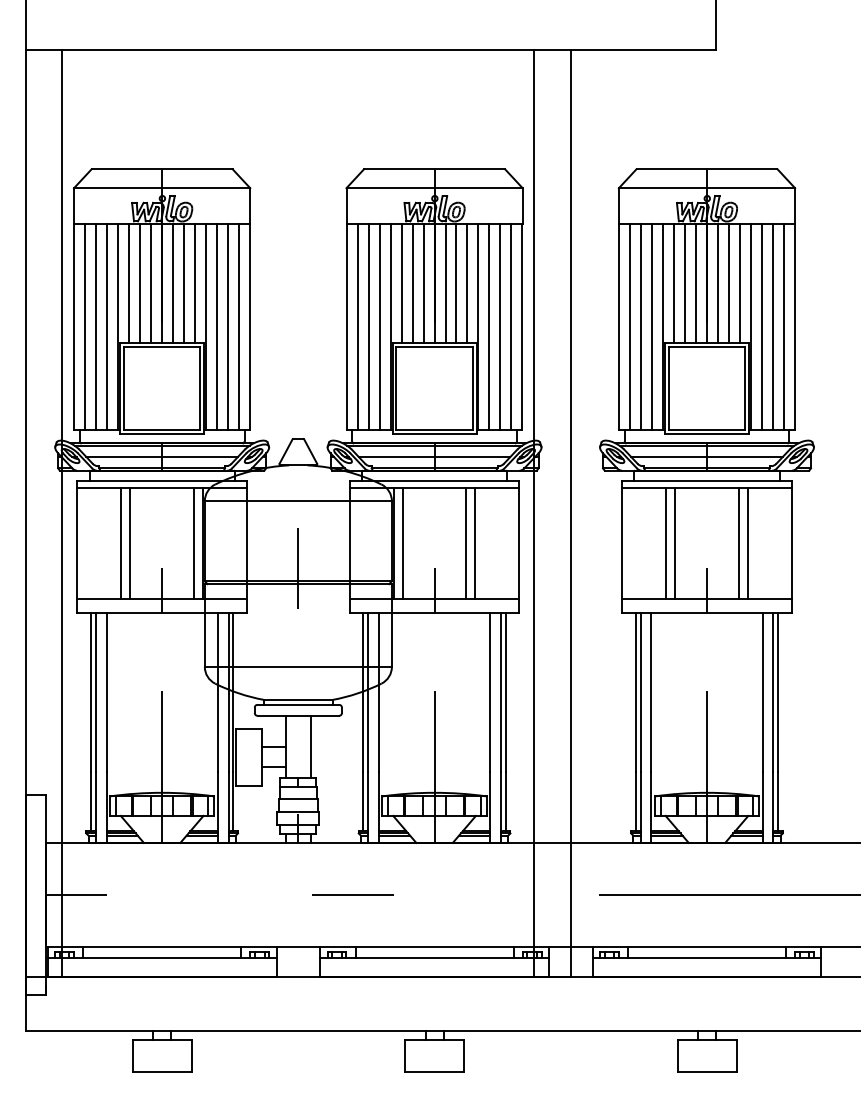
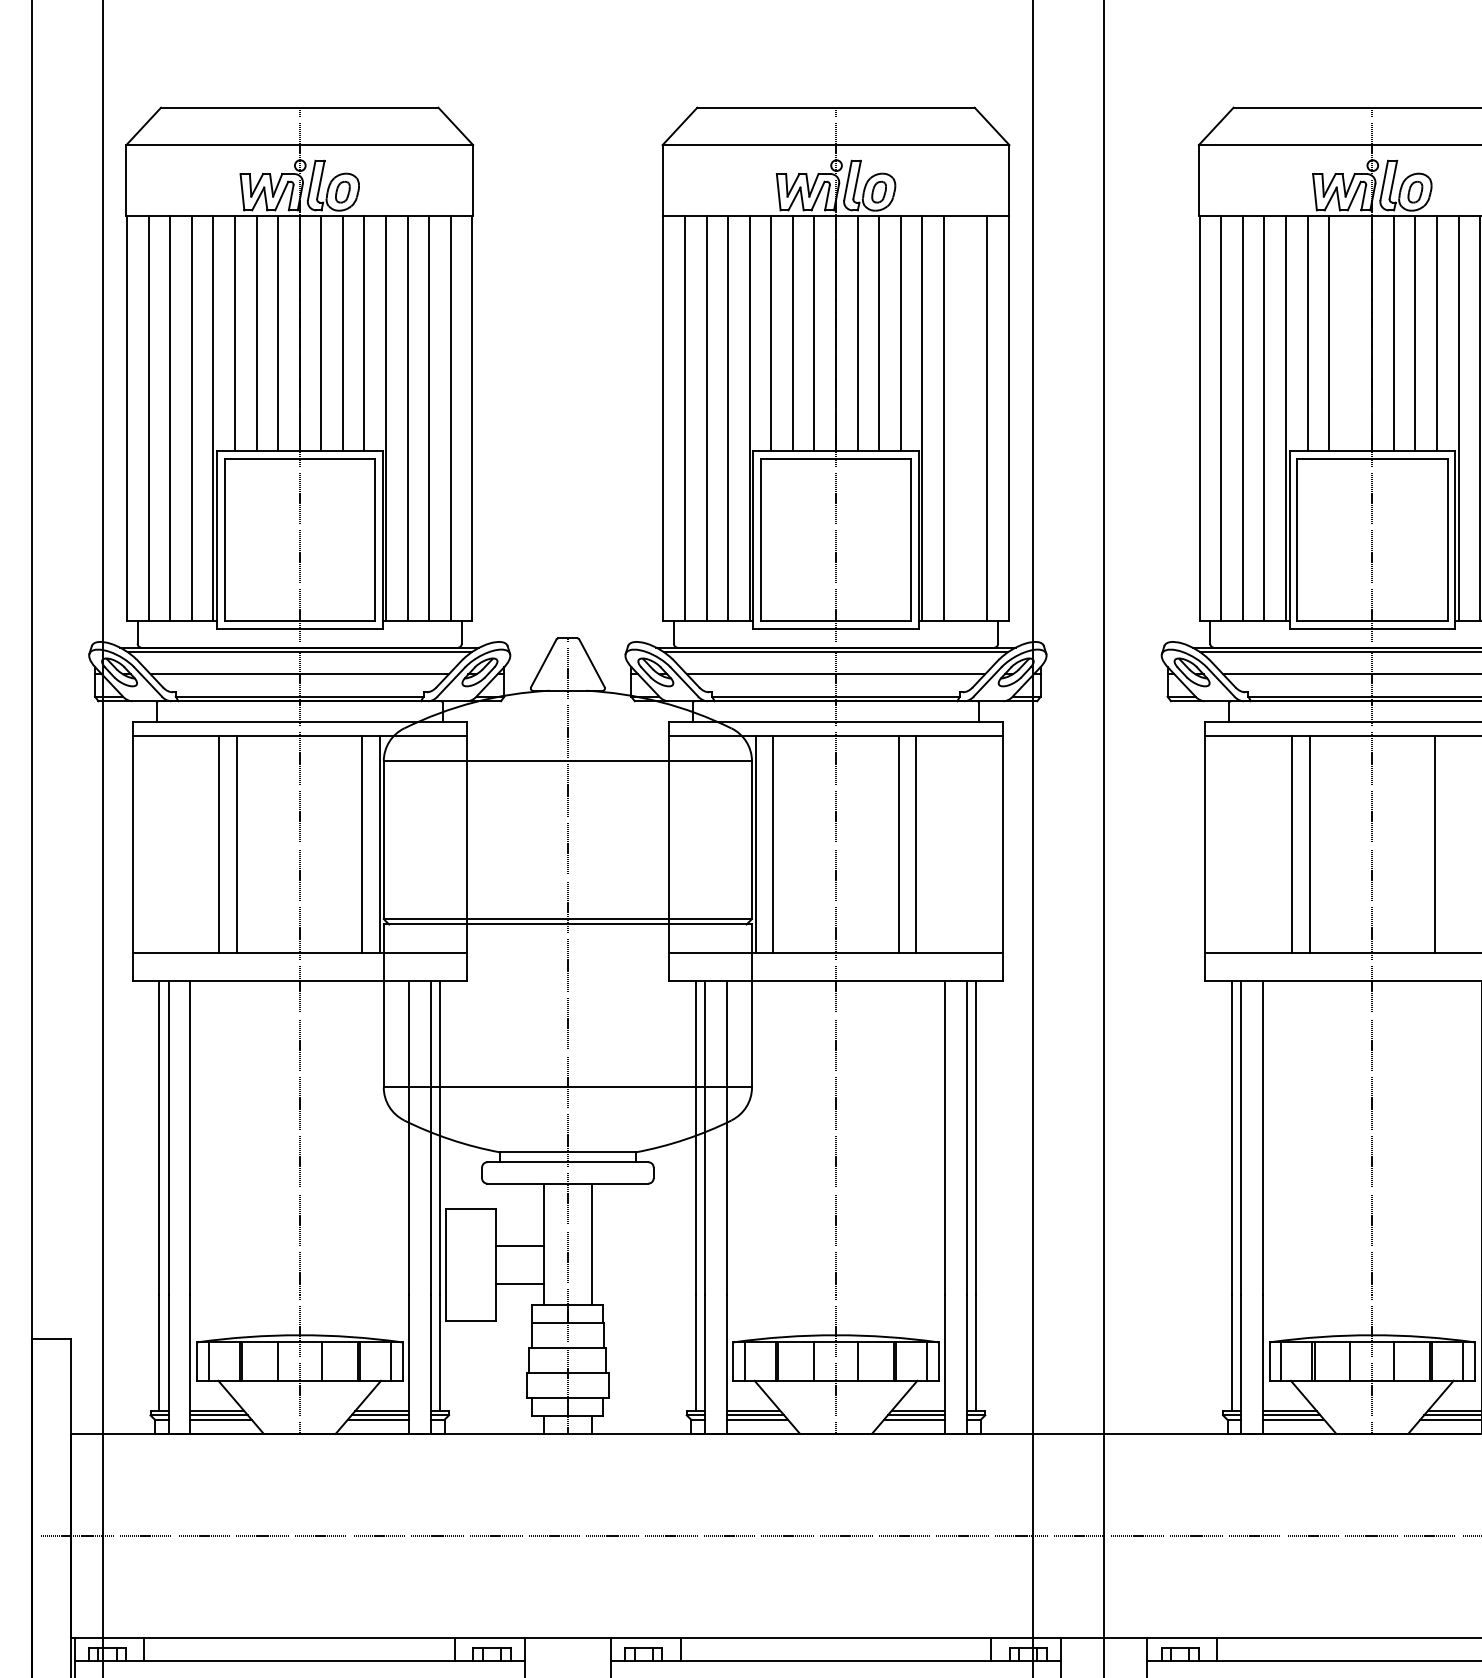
line: (696, 283) -> (1351, 332), removed
line: (500, 326) -> (965, 417), removed
line: (747, 543) -> (1452, 844), removed

